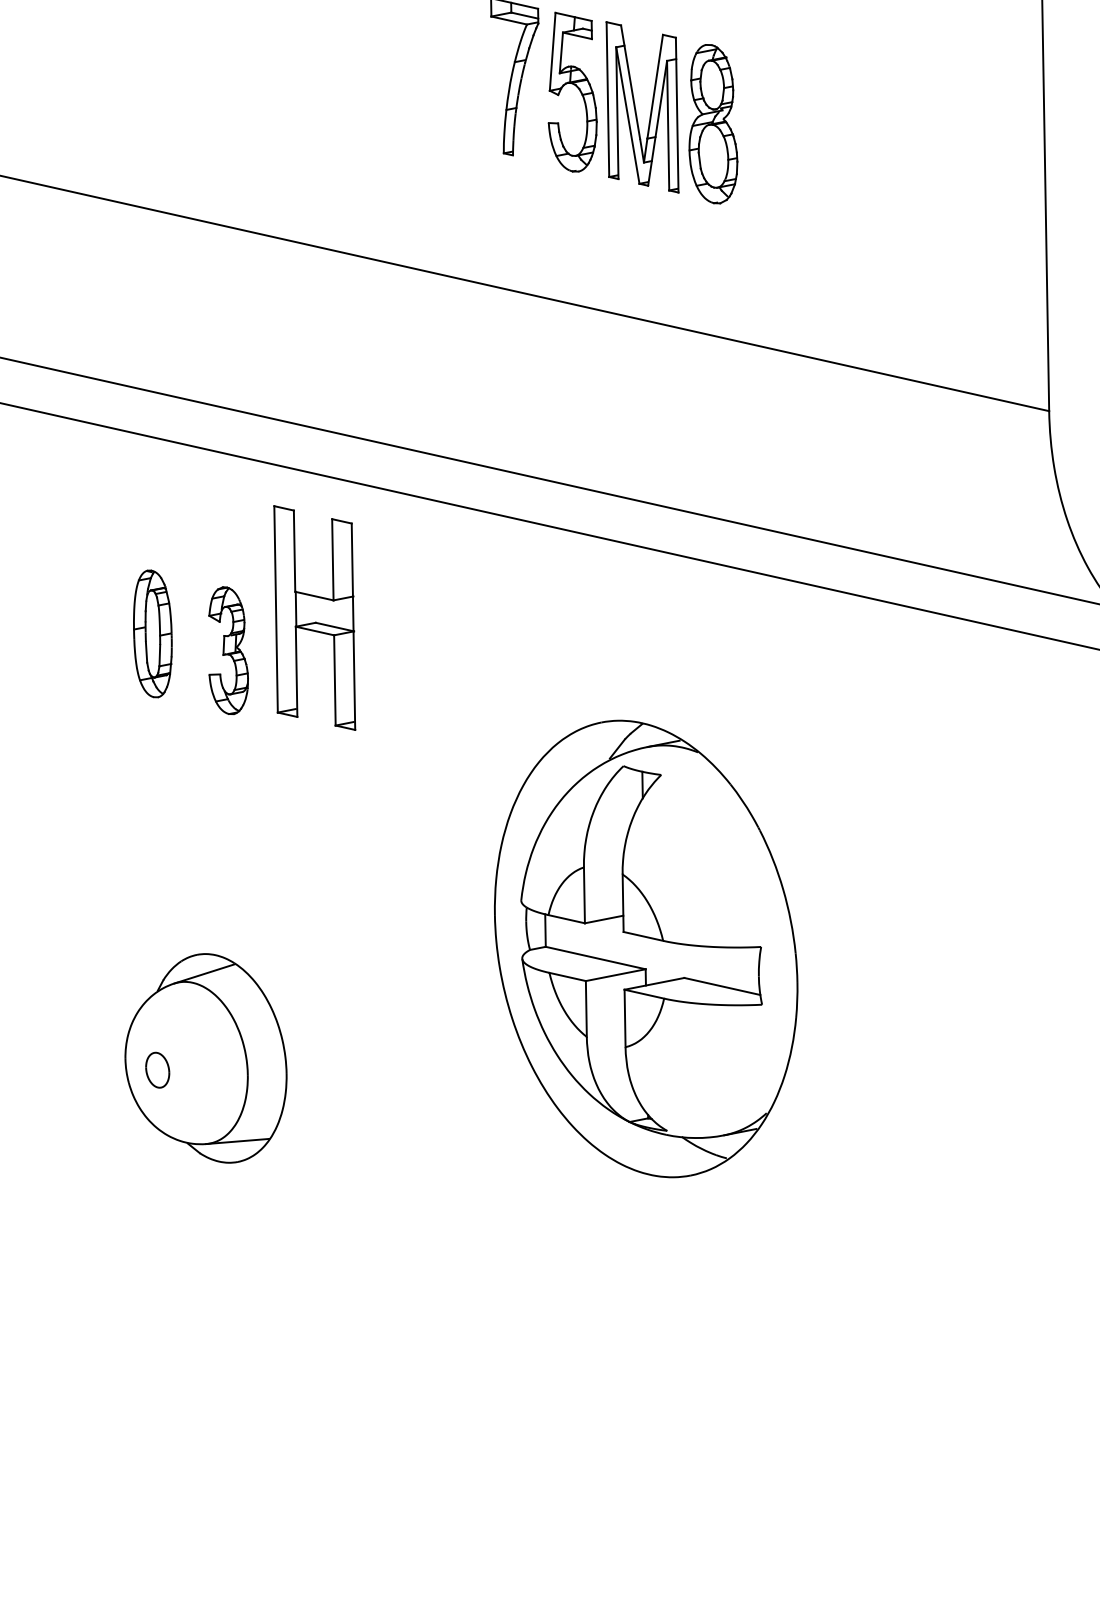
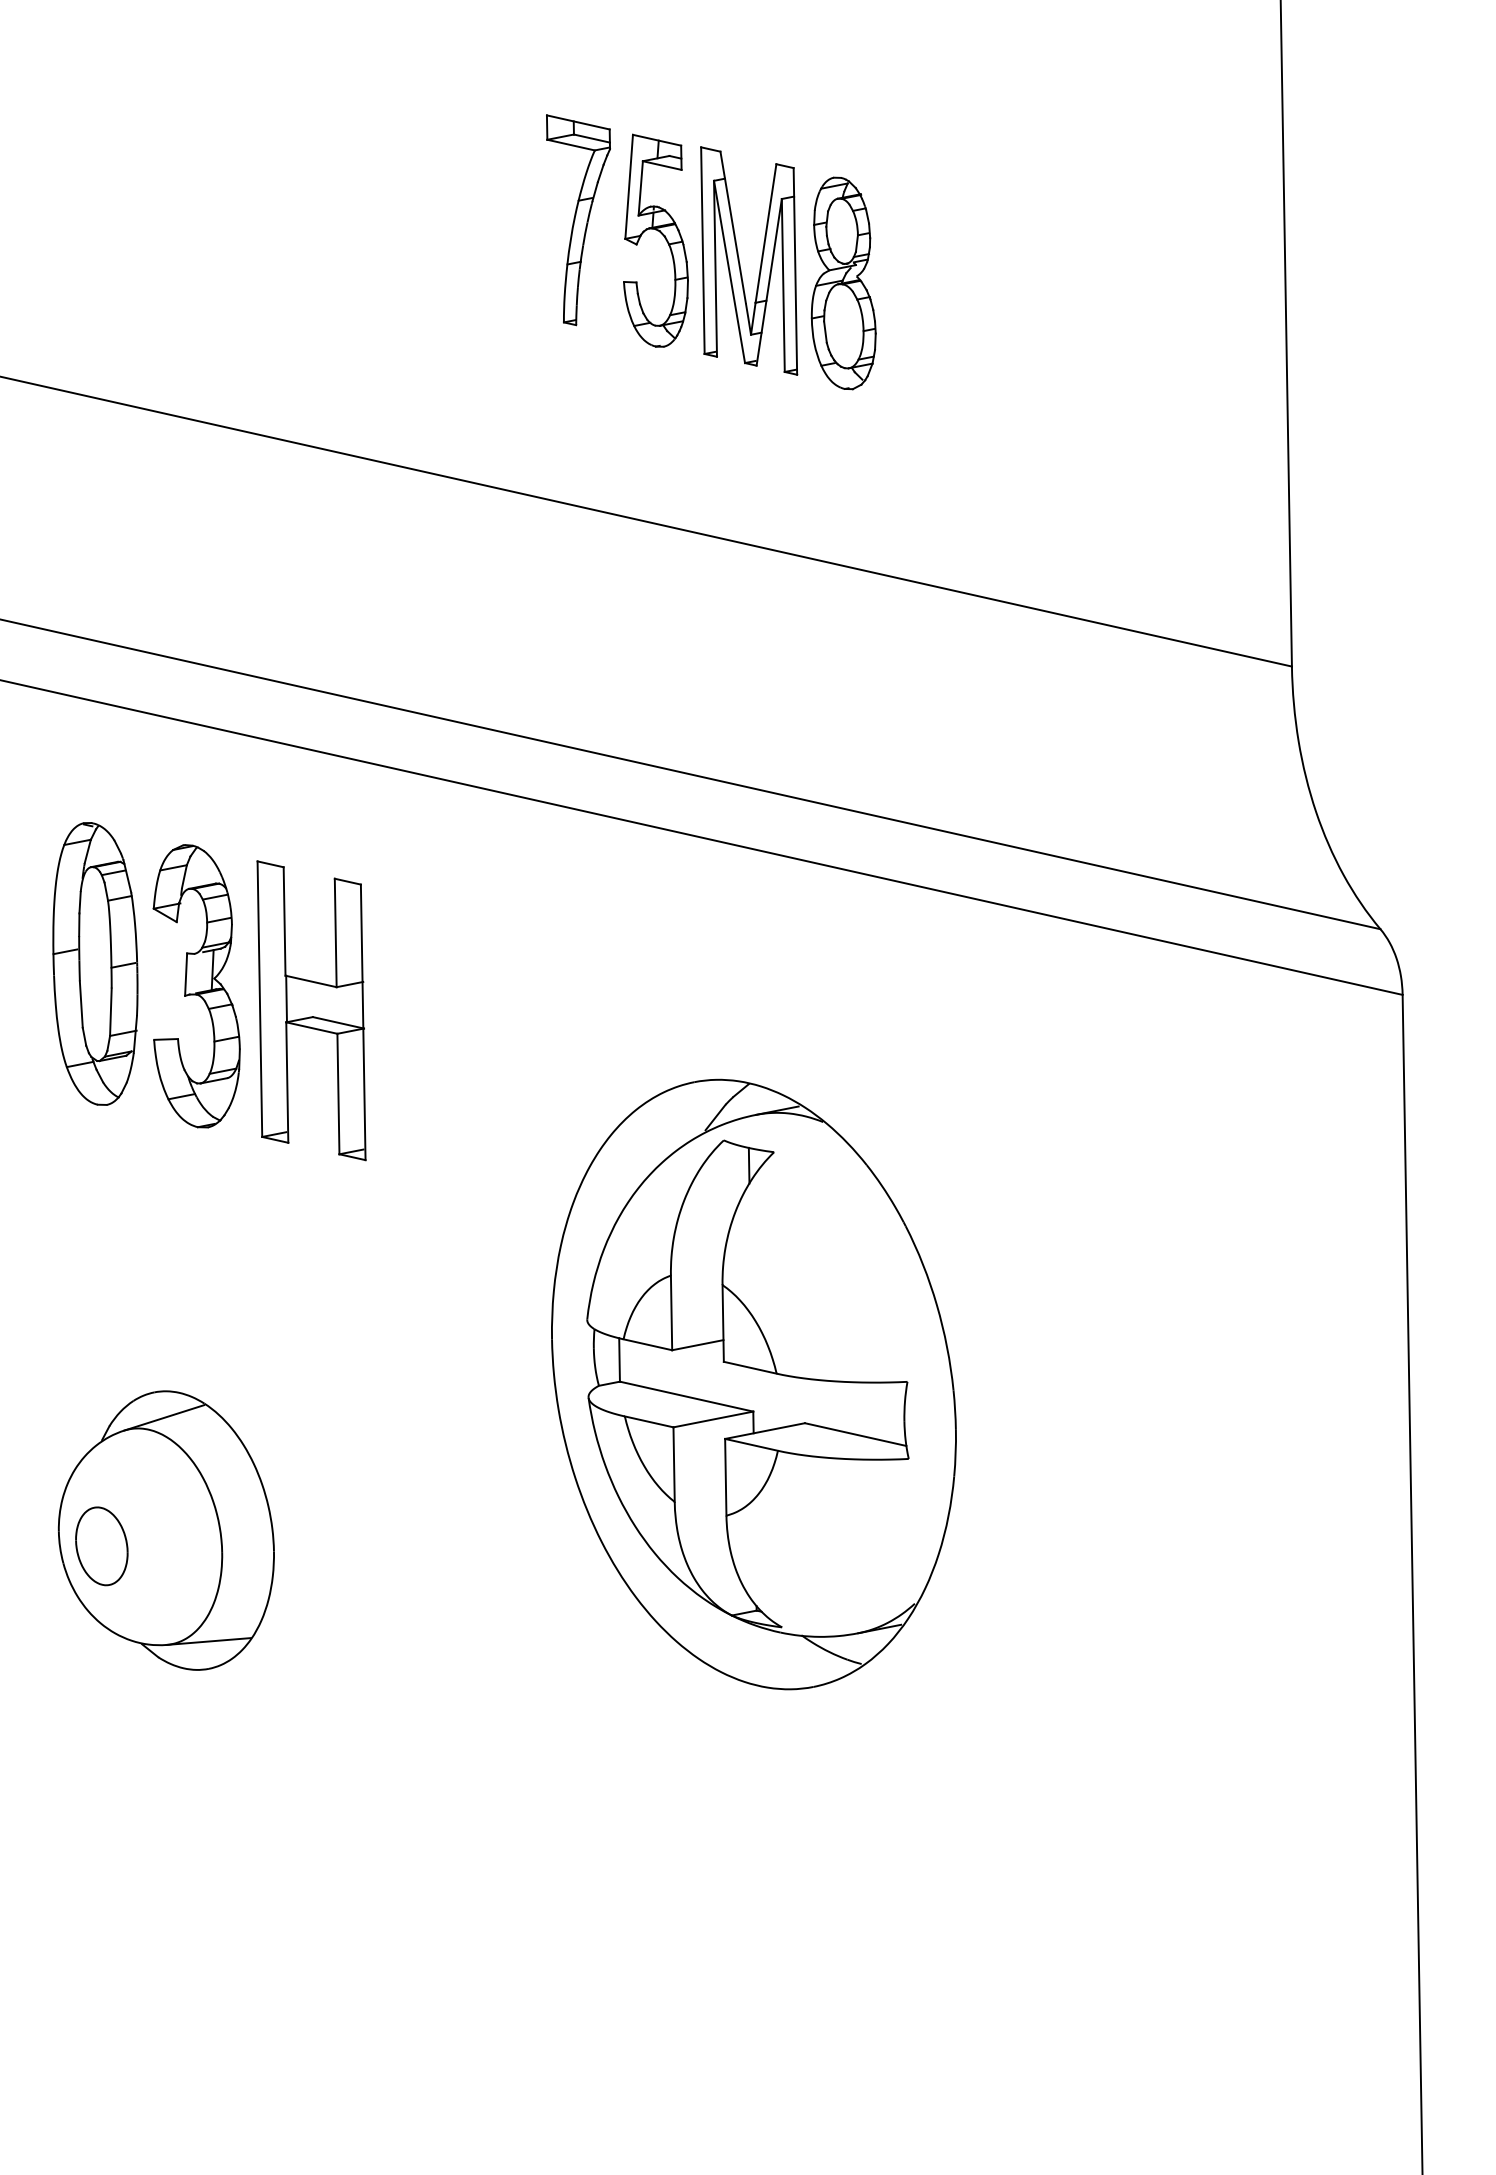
part: (314, 617) -> (311, 1010), moved
part: (152, 633) -> (95, 963), size x1.67
part: (228, 650) -> (196, 986), size x1.67
part: (157, 1070) -> (101, 1546), size x1.67

